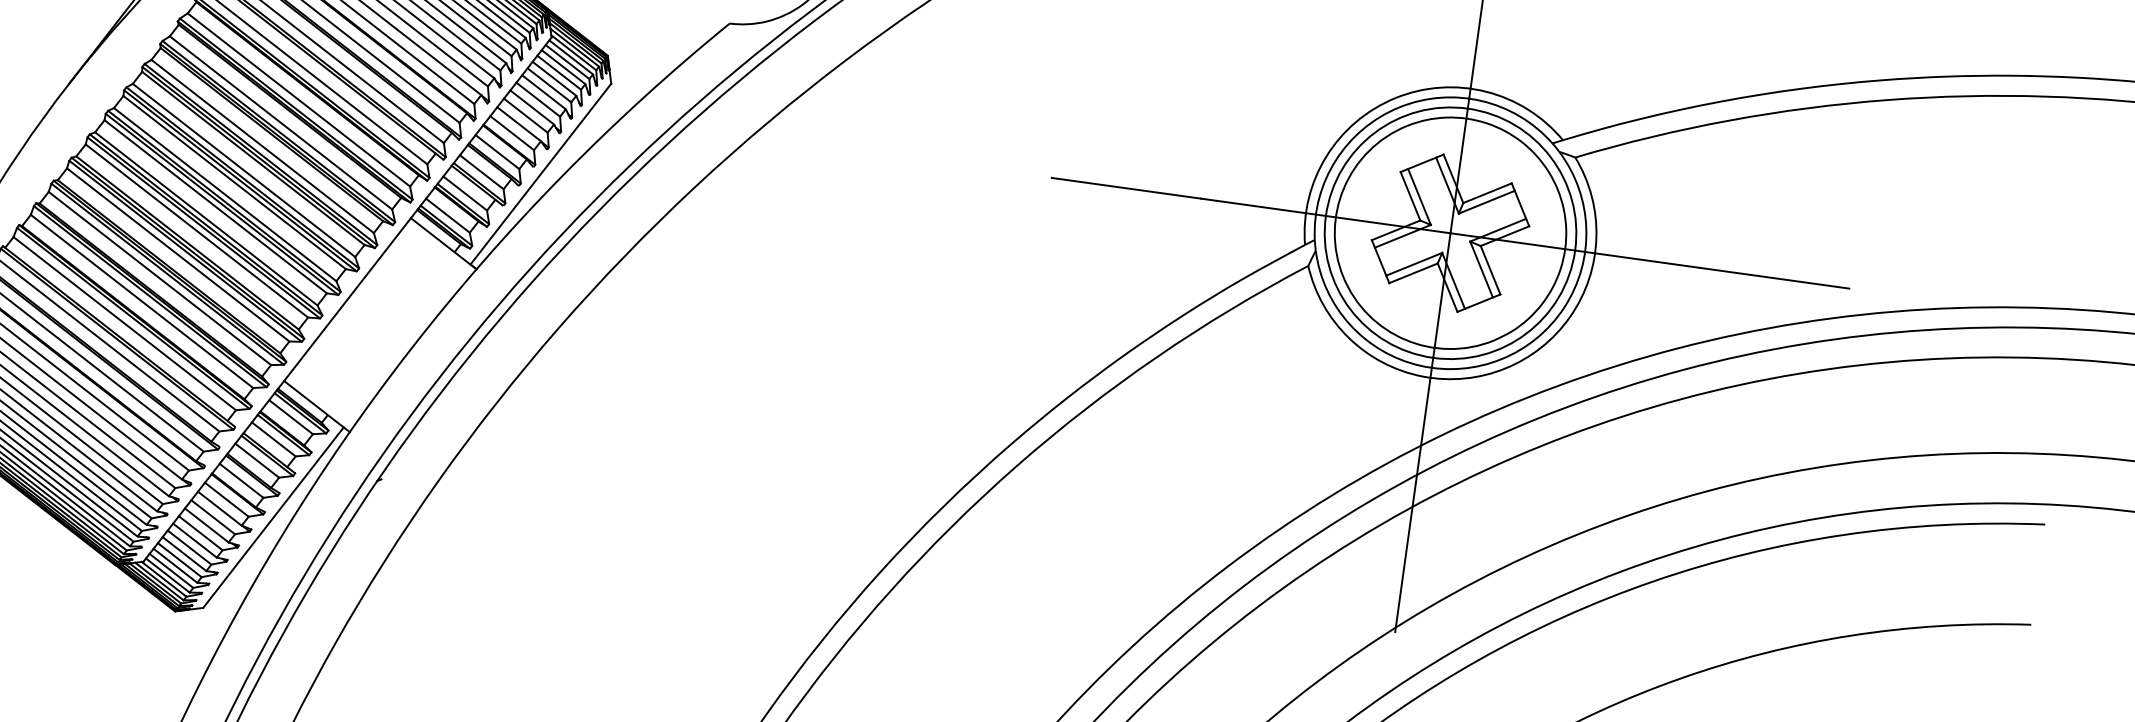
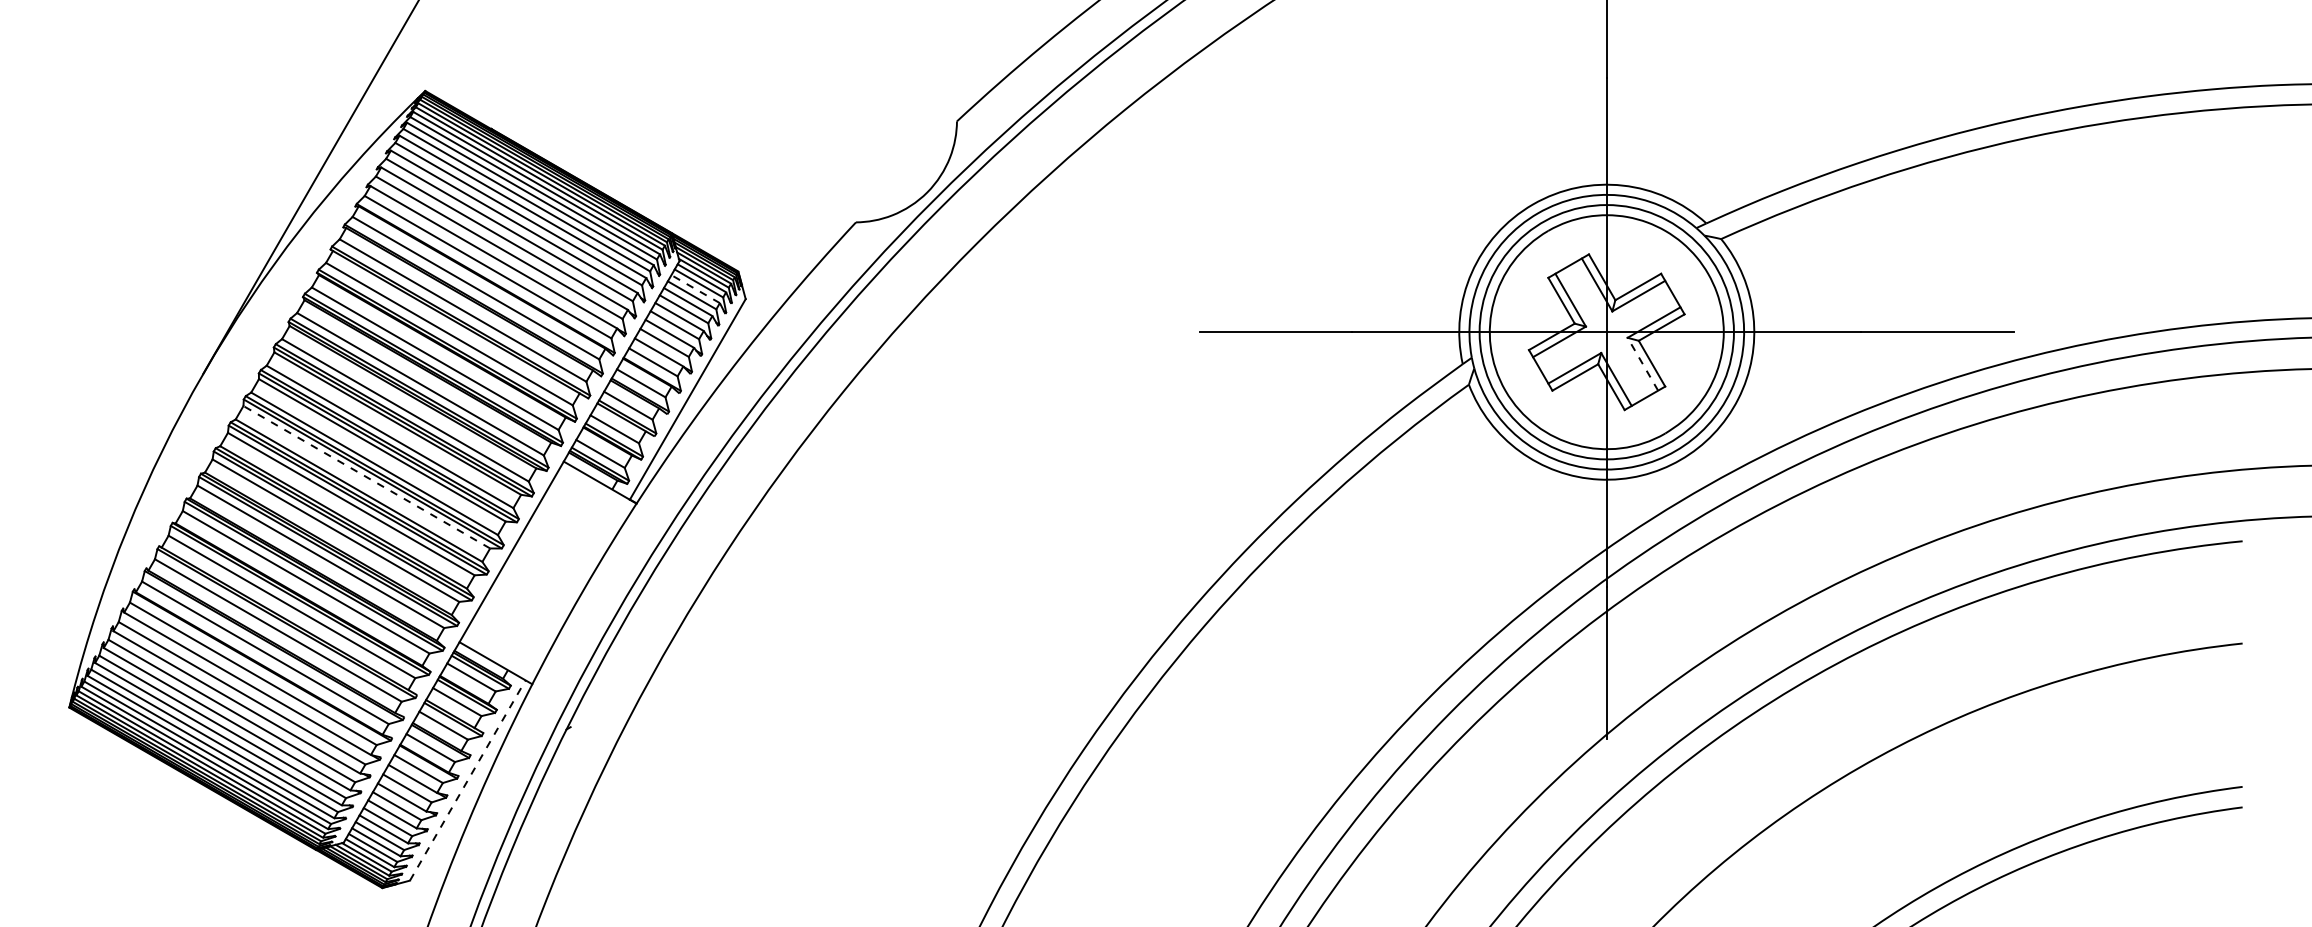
line: (563, 67) -> (695, 289), solid -> dashed
line: (215, 206) -> (366, 477), solid -> dashed
line: (1481, 269) -> (1642, 364), solid -> dashed
line: (273, 517) -> (467, 780), solid -> dashed

